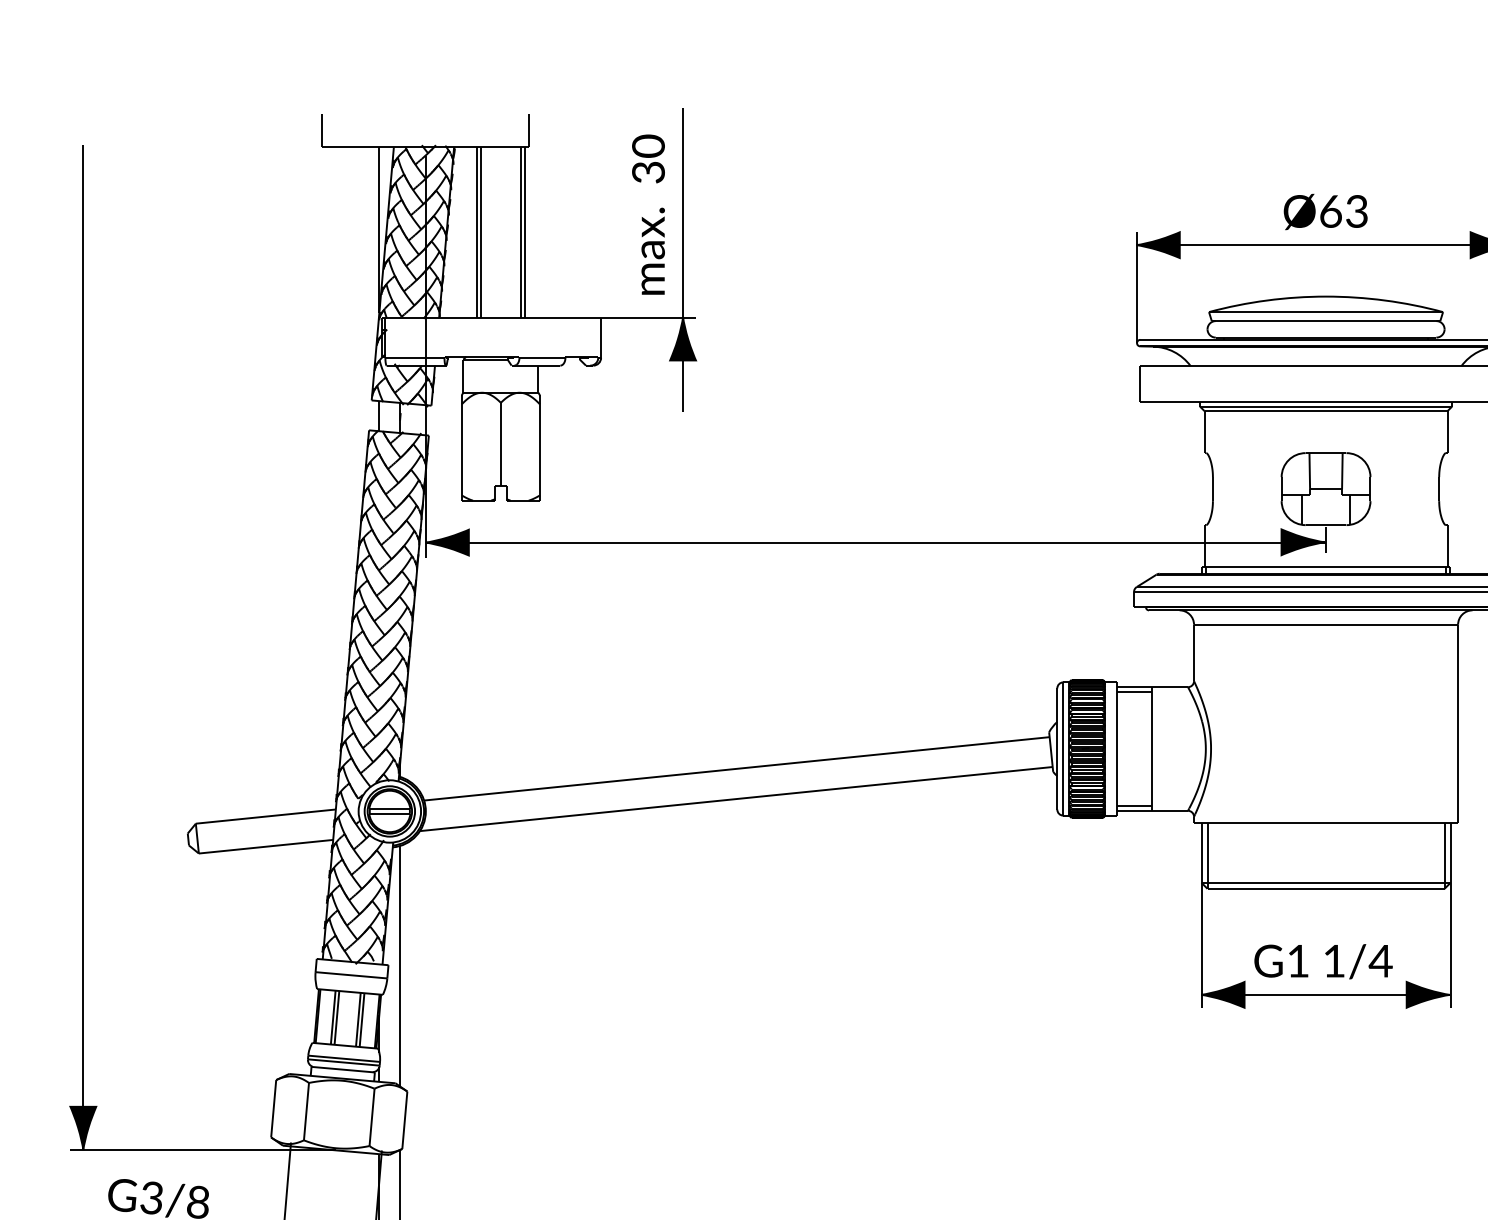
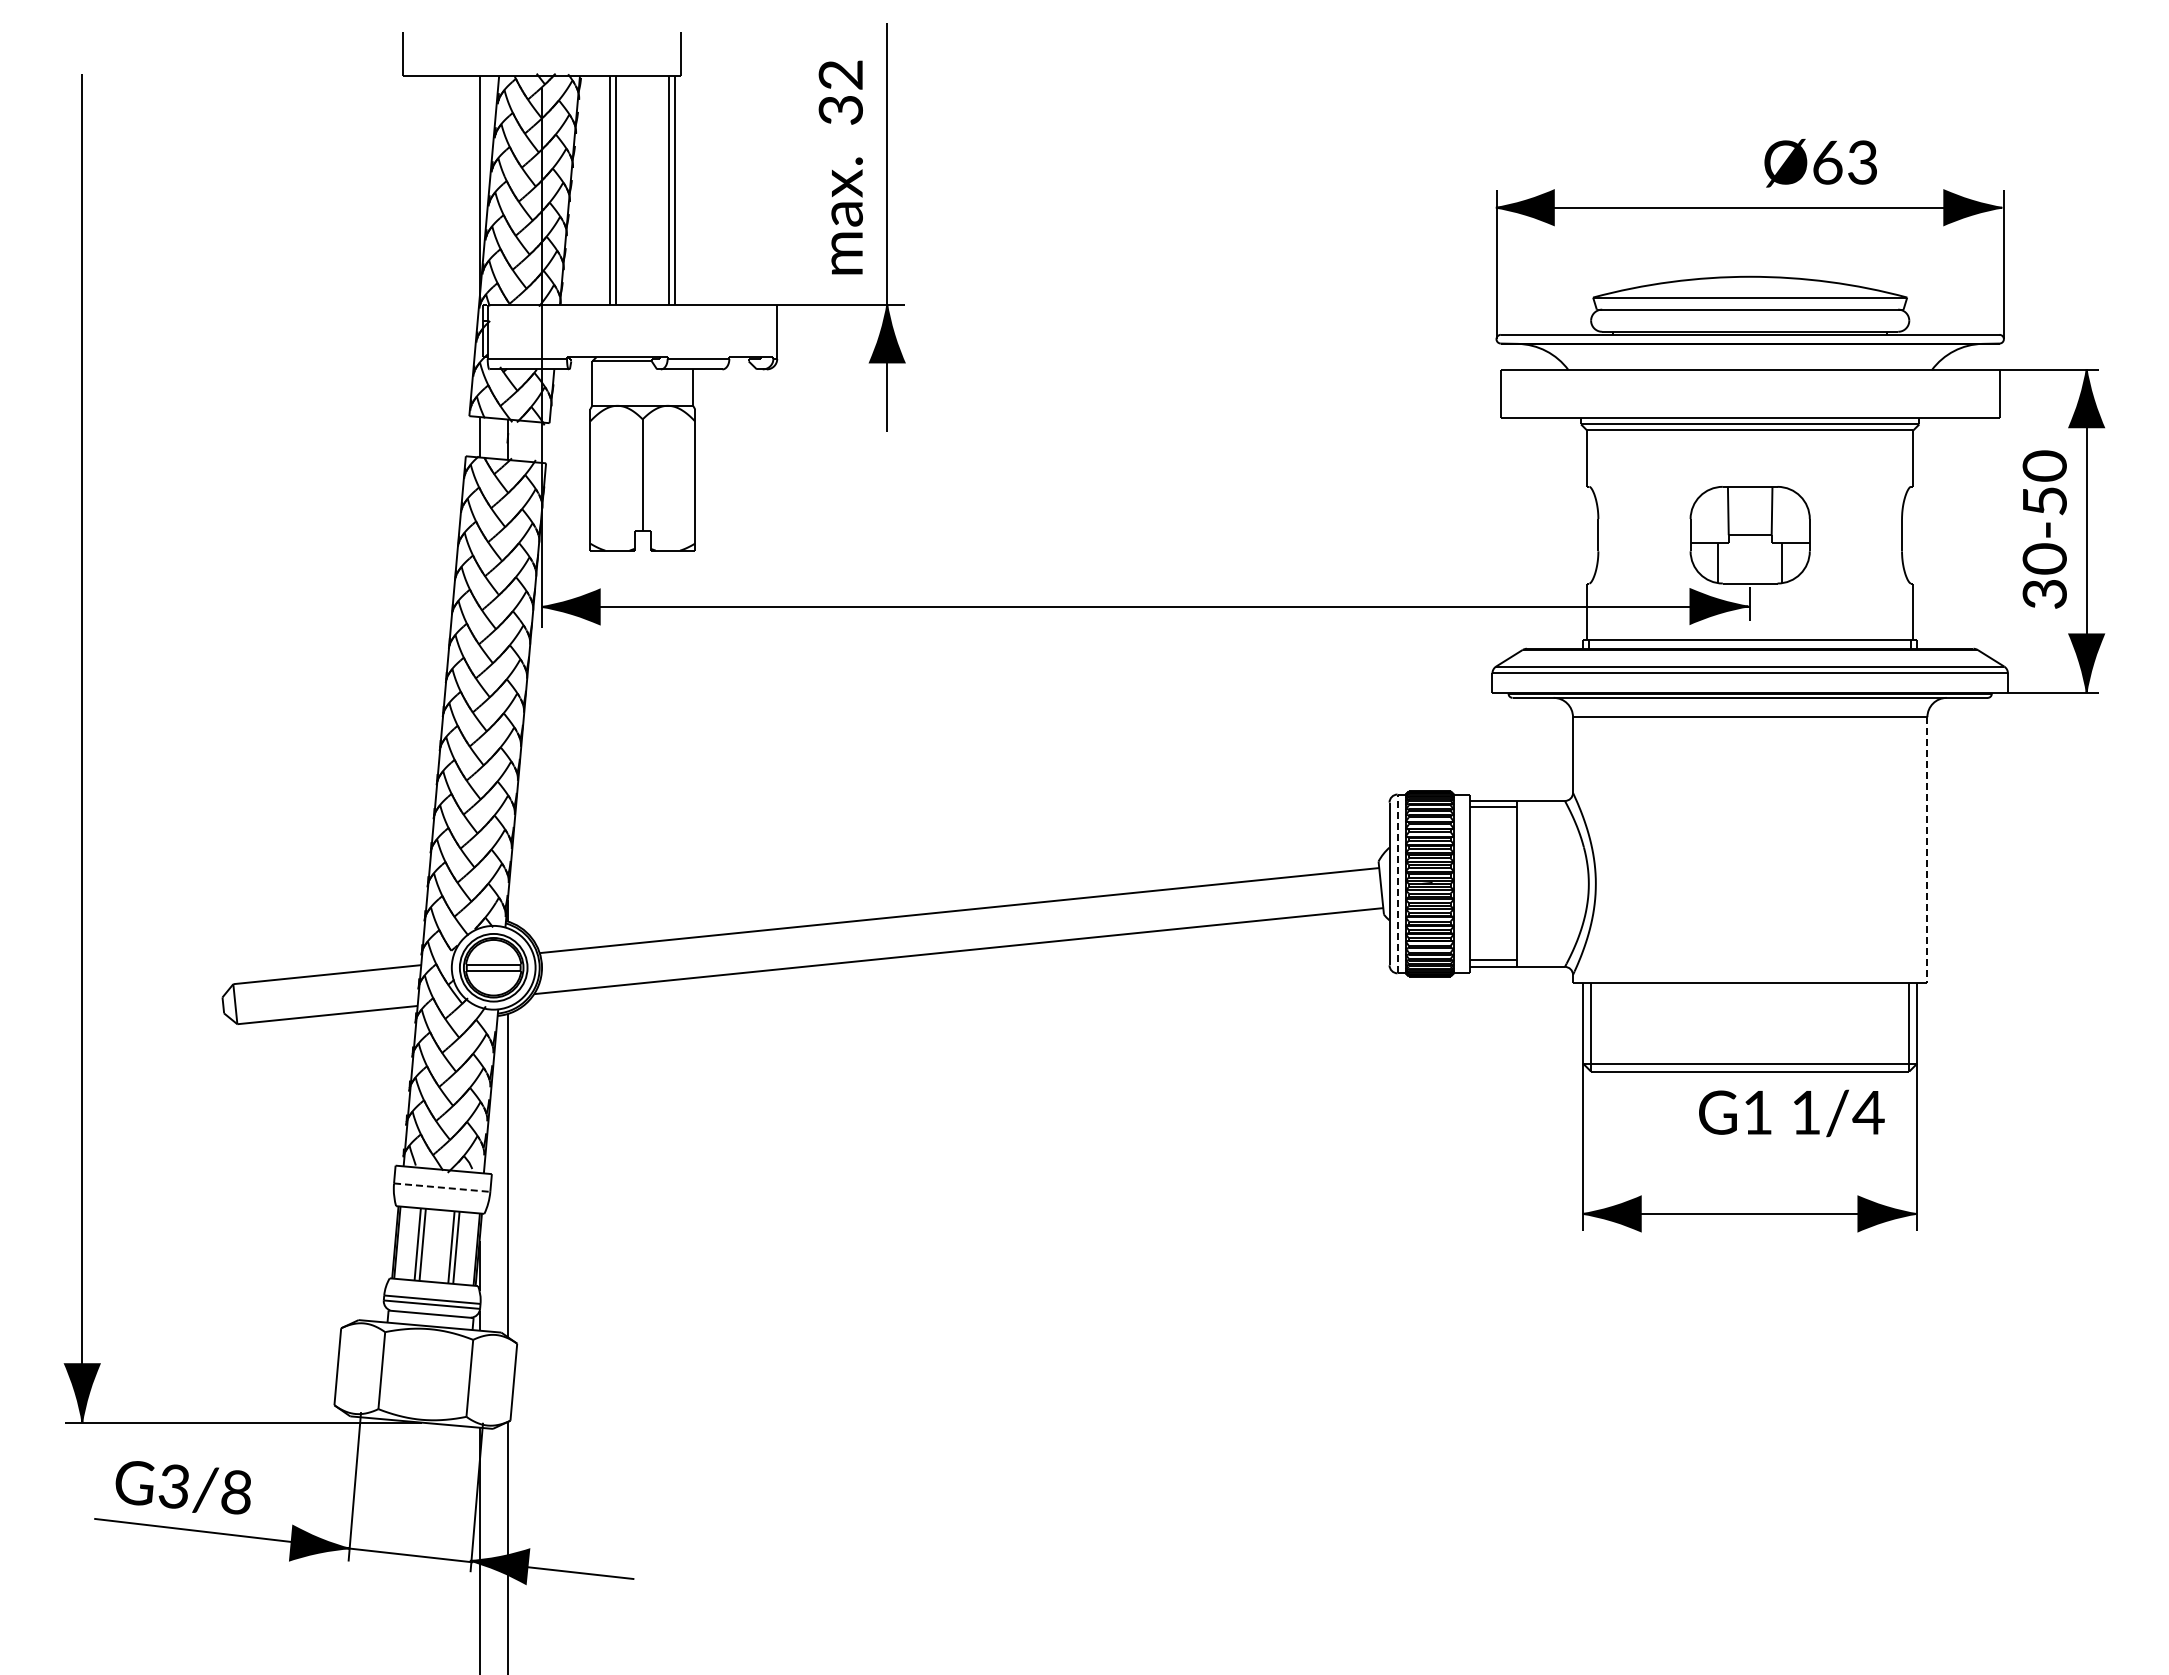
text: (648, 145) -> (840, 74), 30 -> 32
text: (1325, 212) -> (1820, 163), moved
line: (1458, 724) -> (1927, 850), solid -> dashed
line: (1063, 748) -> (1397, 883), solid -> dashed
text: (1323, 961) -> (1791, 1113), moved
line: (351, 975) -> (442, 1187), solid -> dashed

